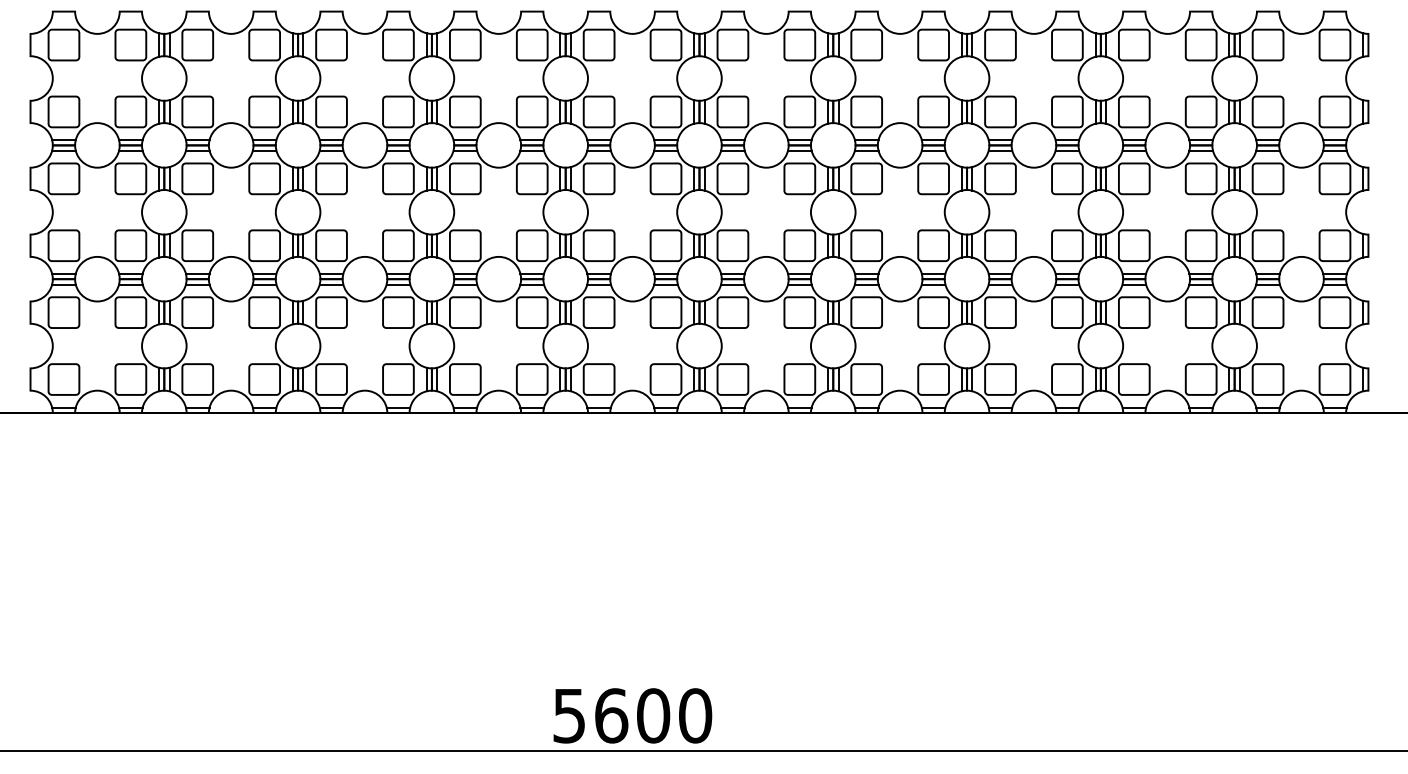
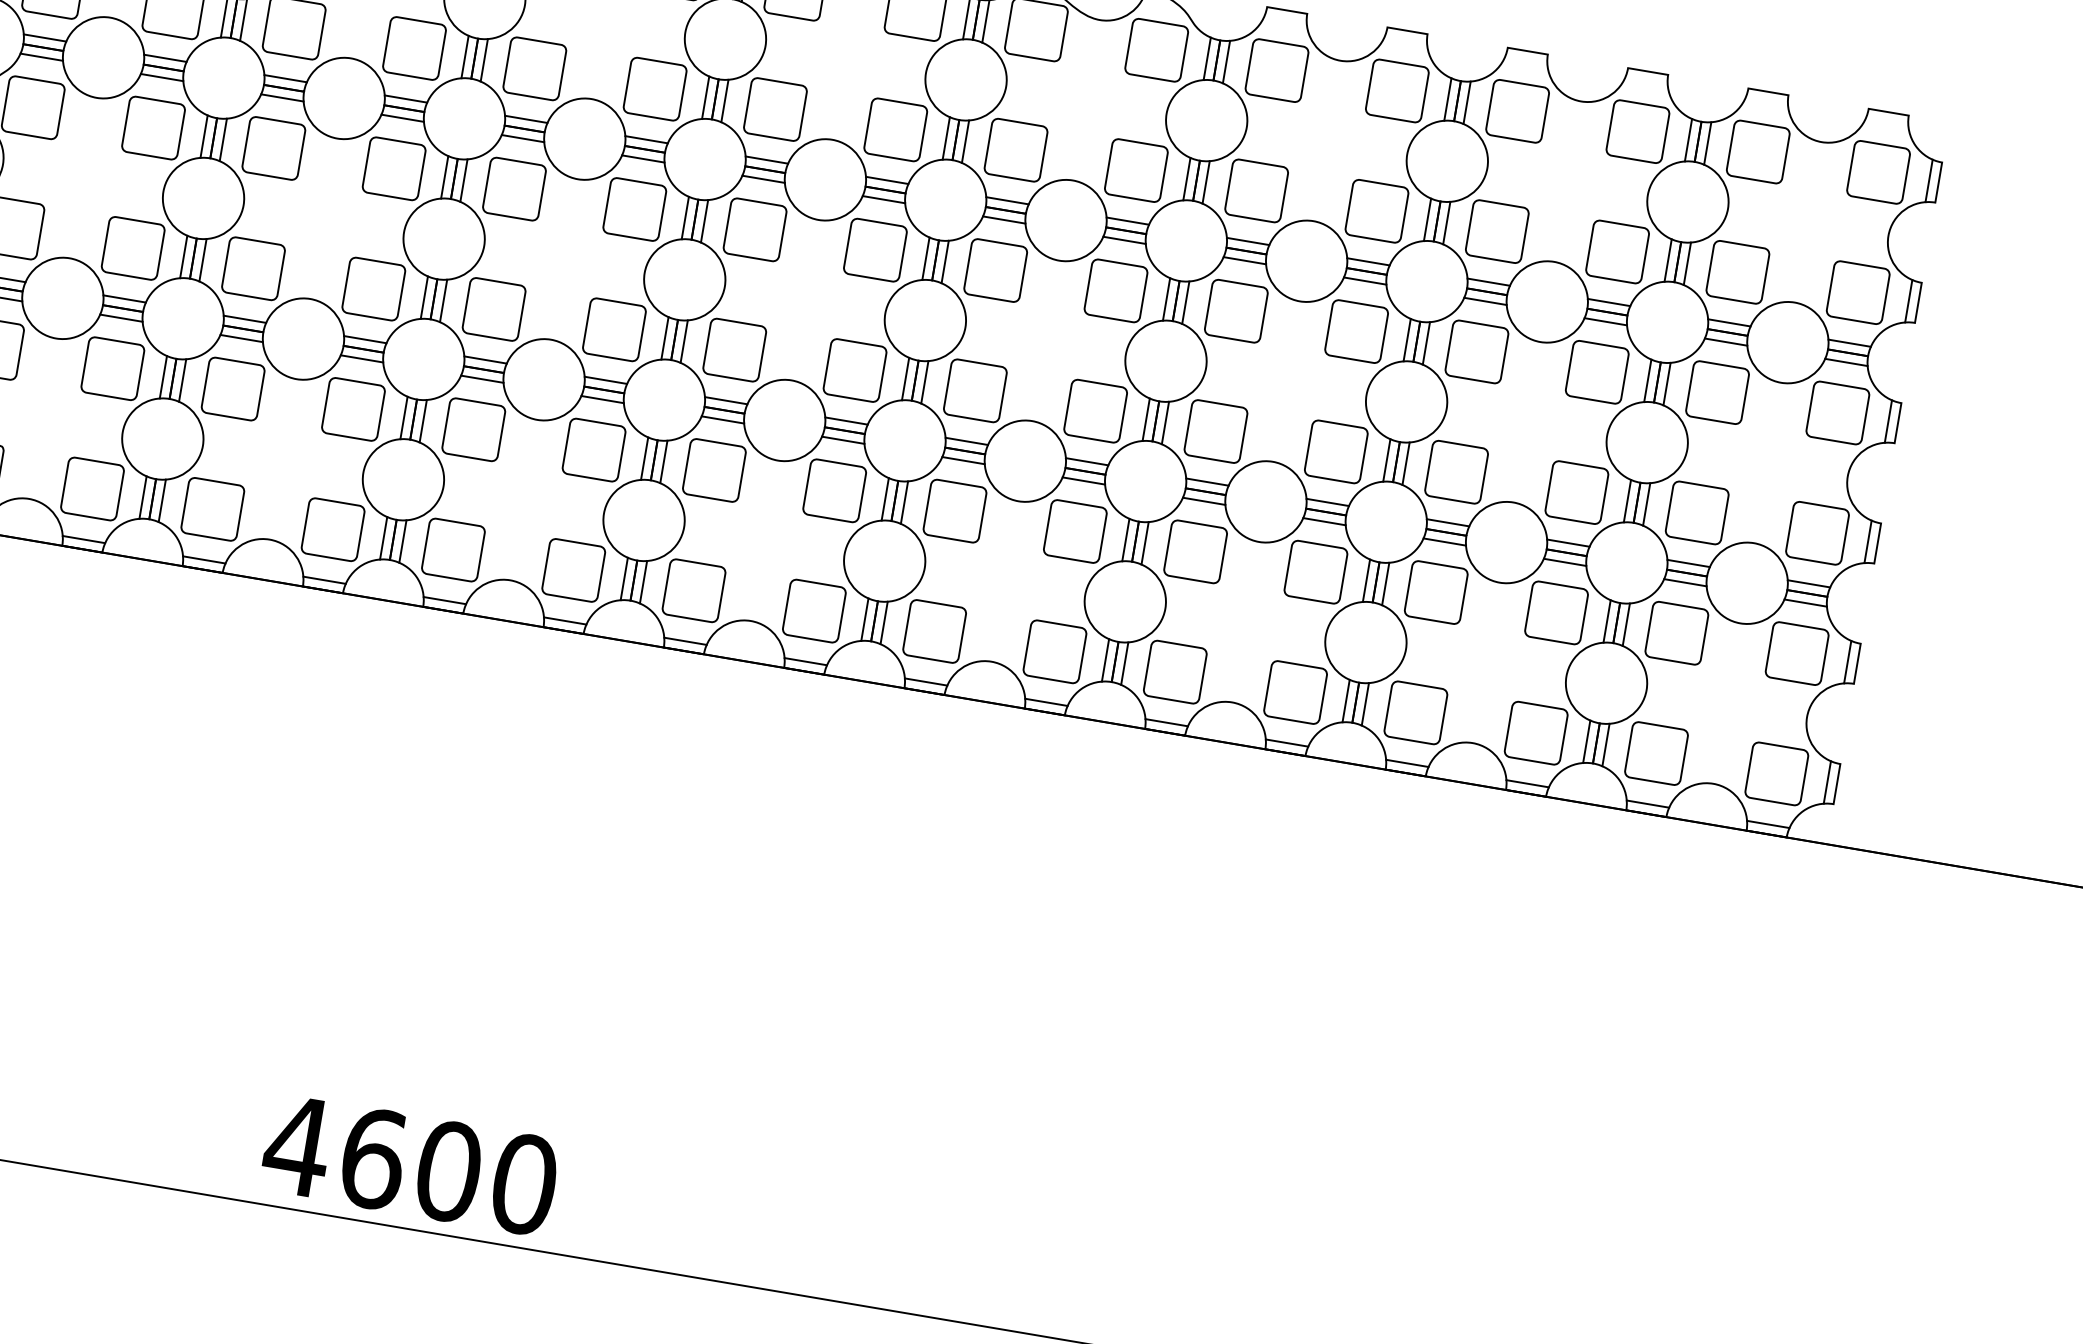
text: (568, 716) -> (295, 1146), 5600 -> 4600

